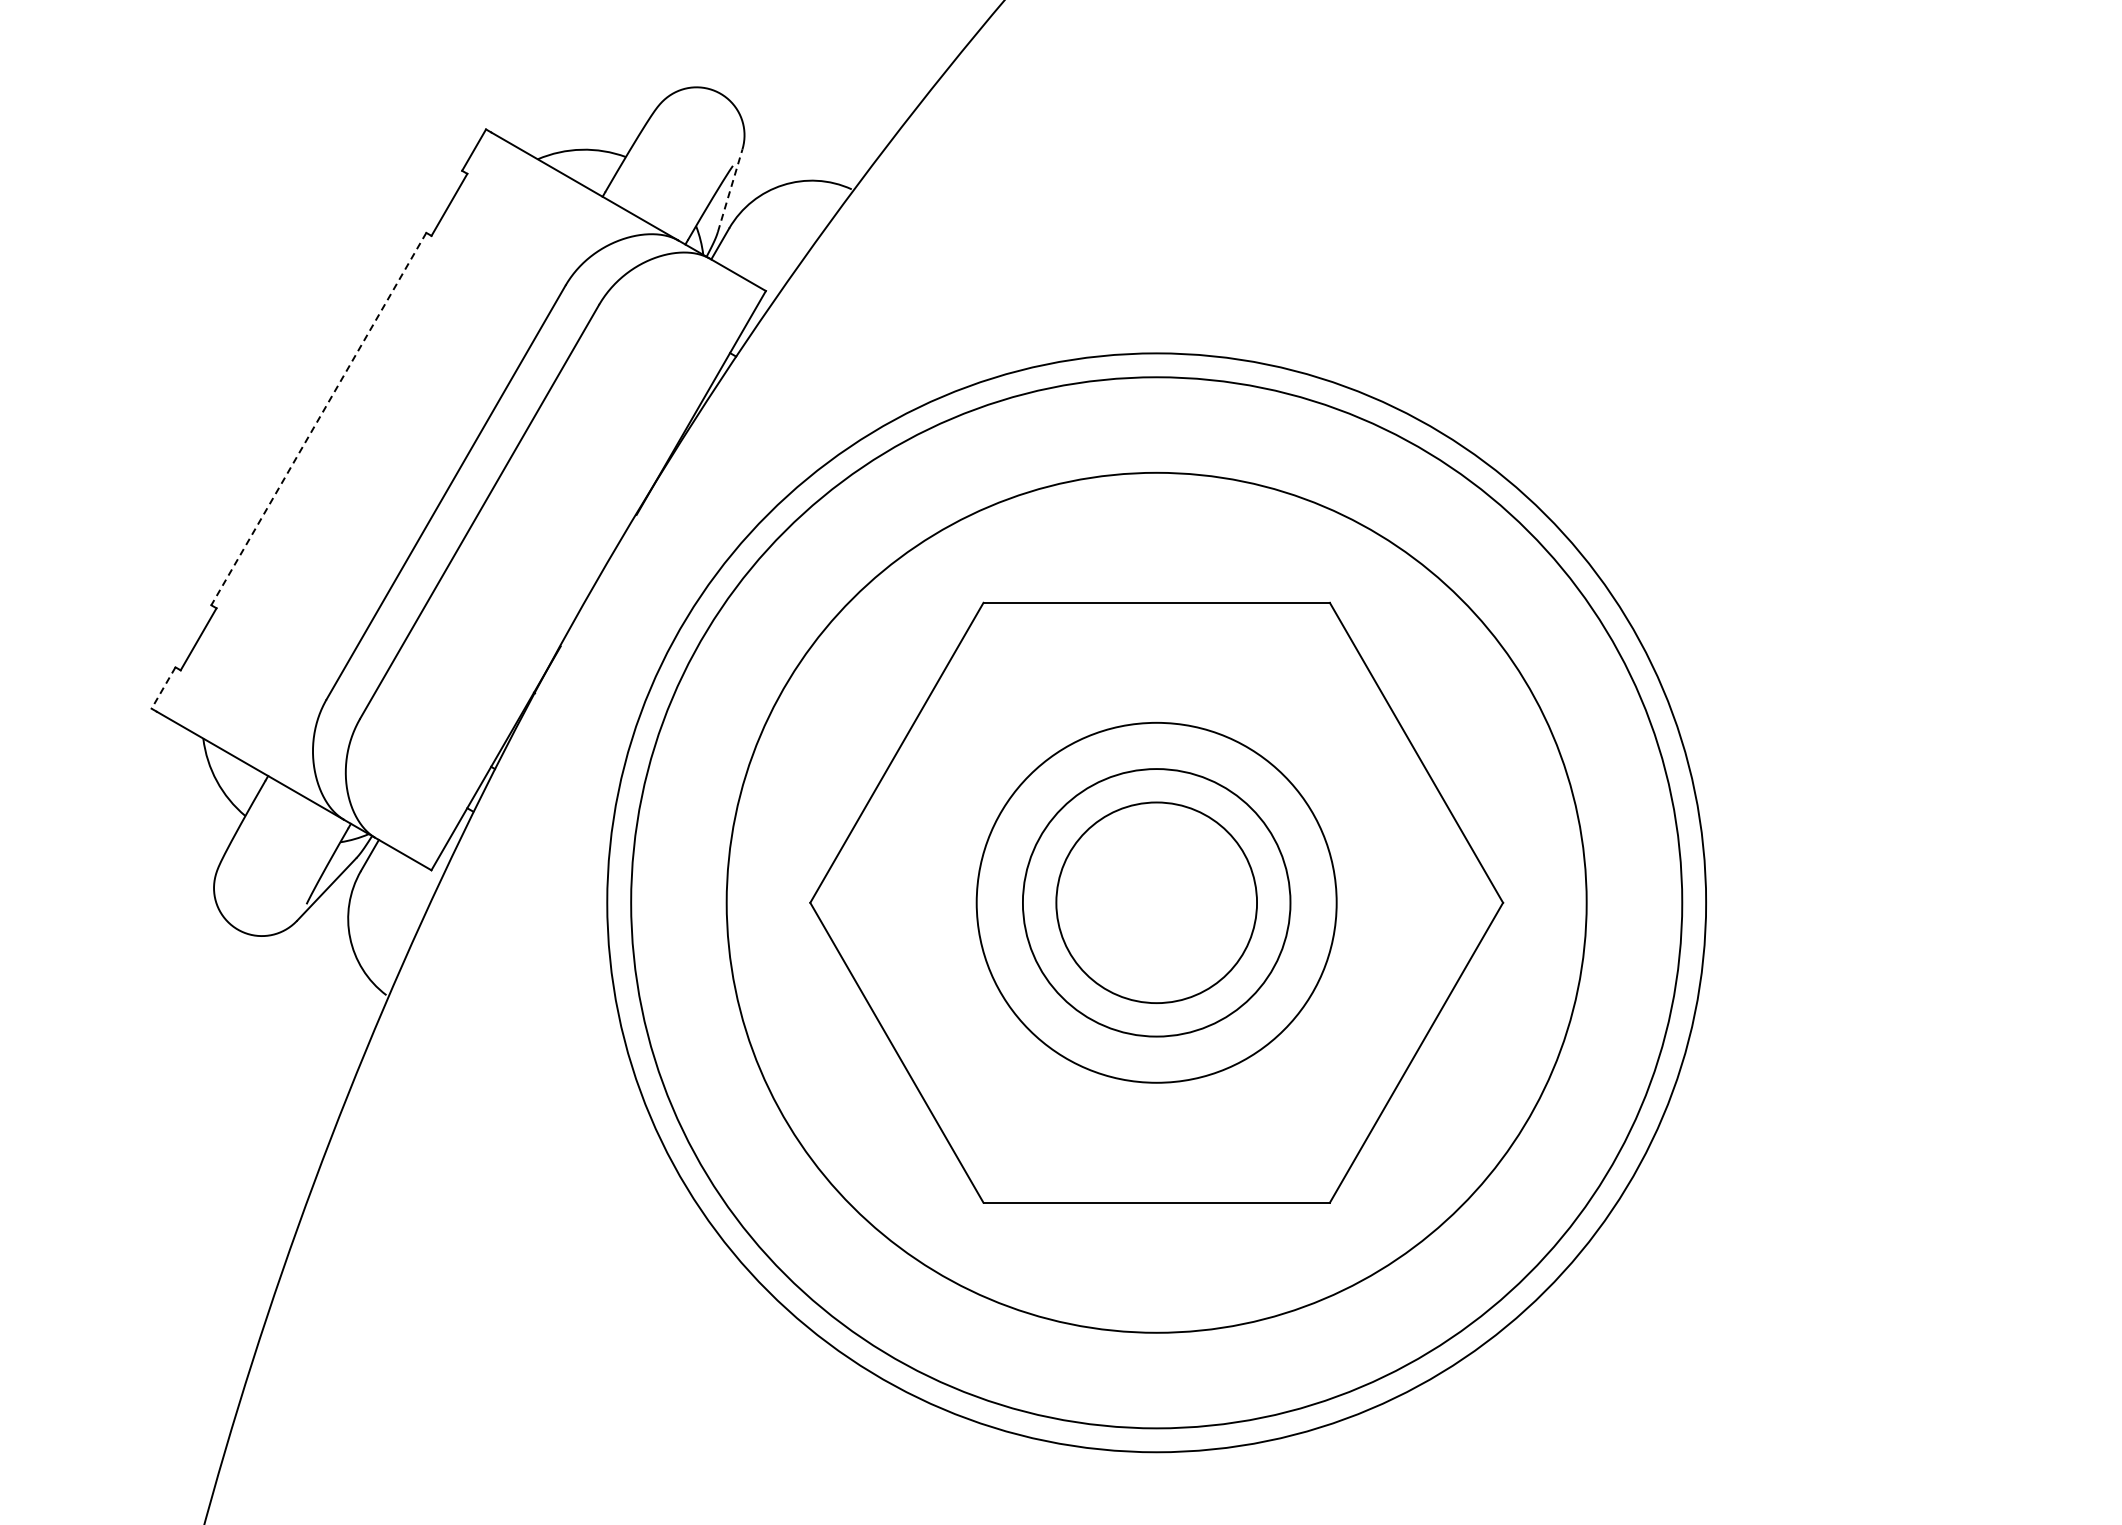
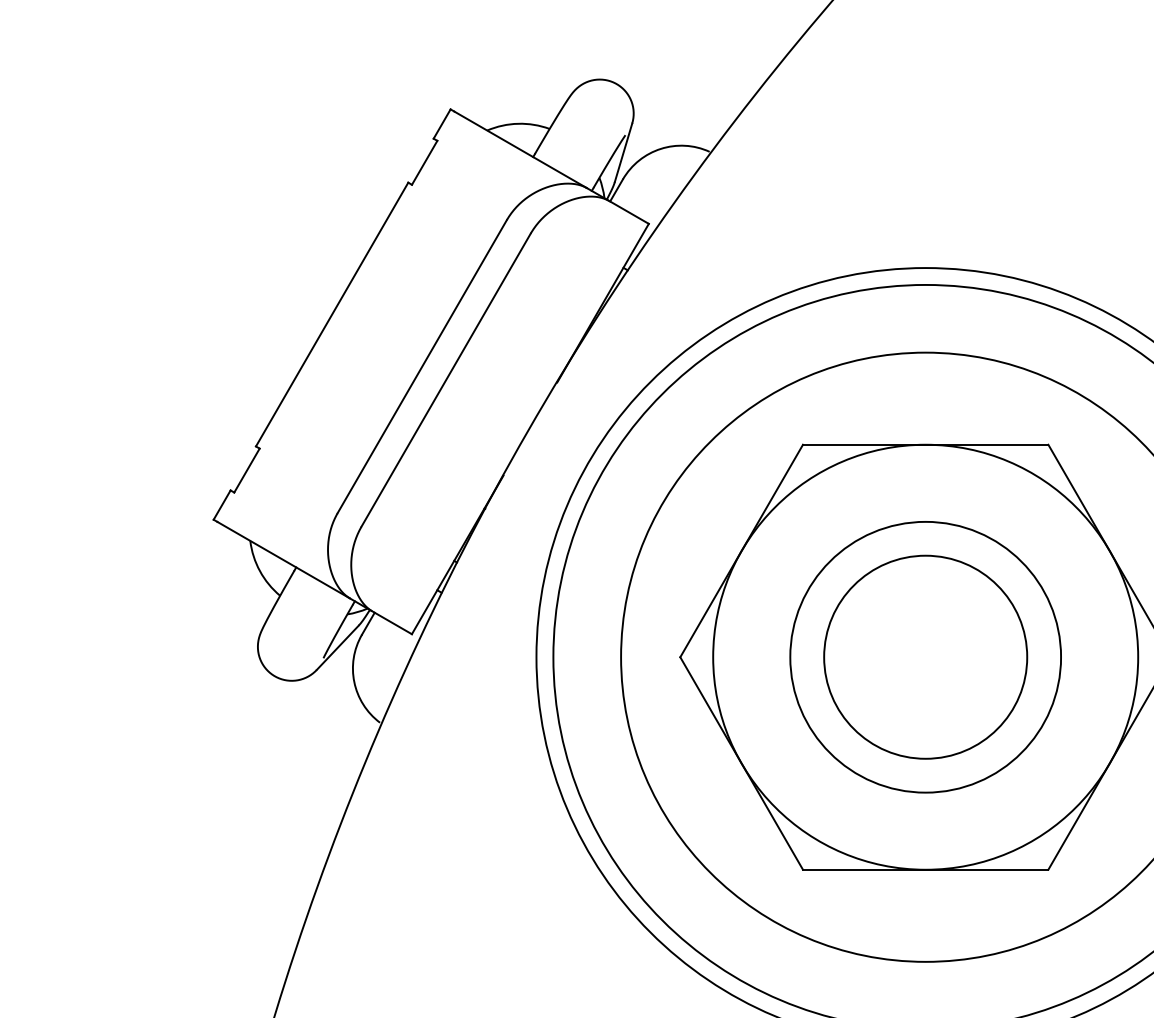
line: (730, 190) -> (623, 152), dashed -> solid
line: (318, 419) -> (331, 314), dashed -> solid
line: (163, 688) -> (222, 505), dashed -> solid
circle: (1156, 902) -> (925, 657), size x1.43
circle: (1156, 902) -> (925, 657), size x1.43
circle: (1156, 902) -> (925, 657), size x1.67

